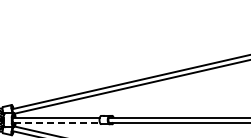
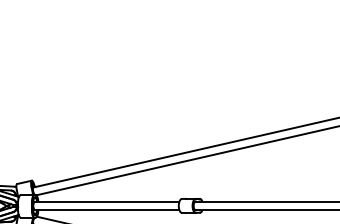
line: (57, 122) -> (108, 209), dashed -> solid

